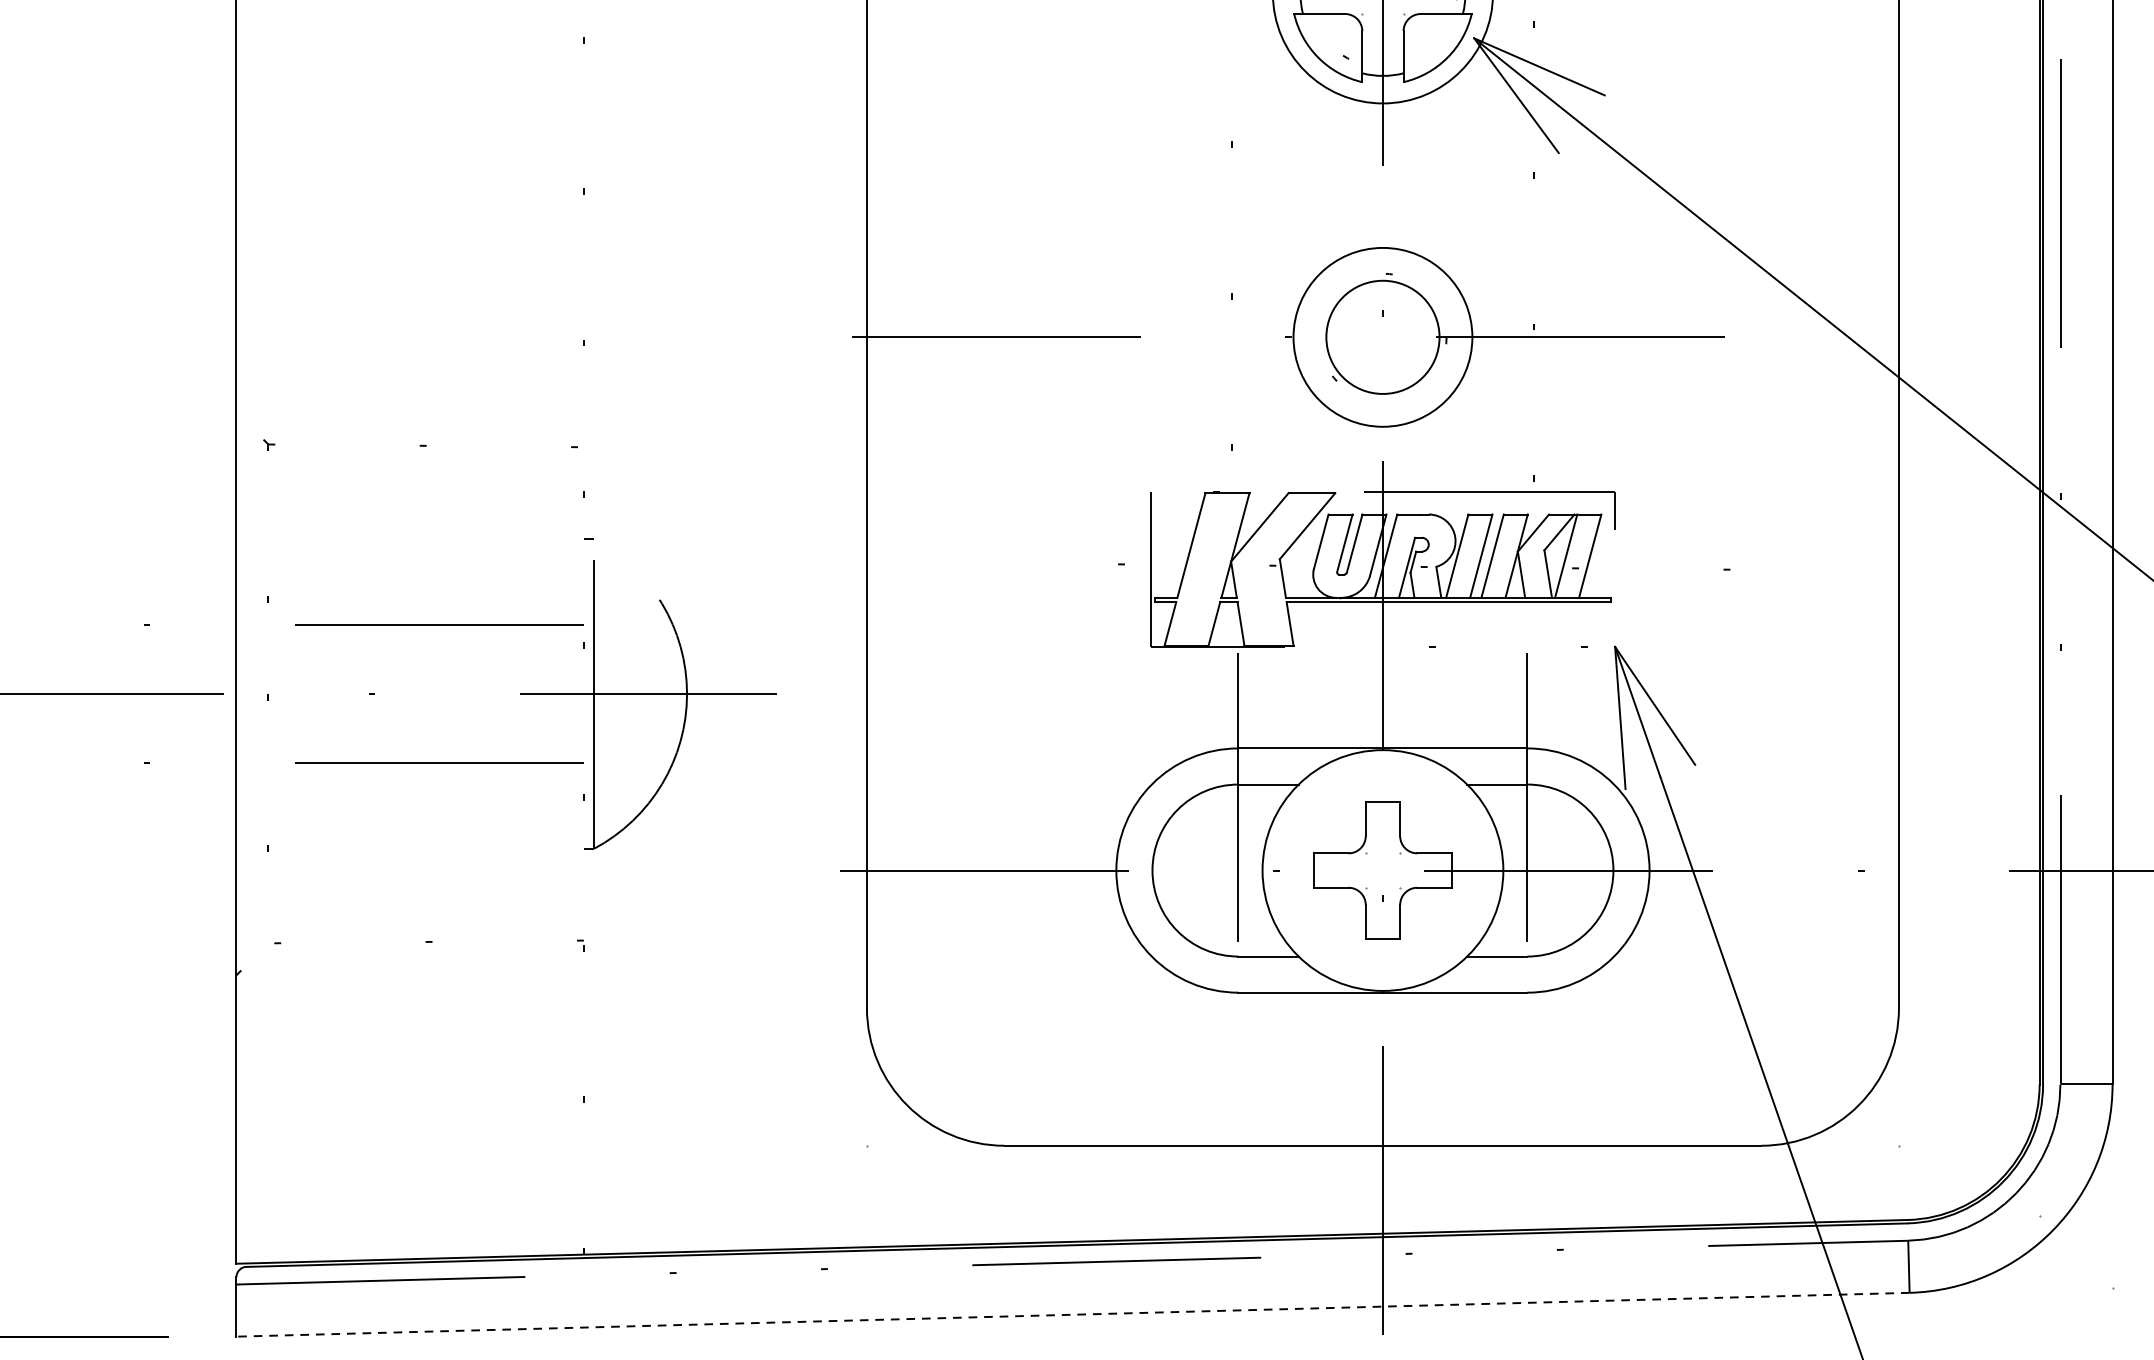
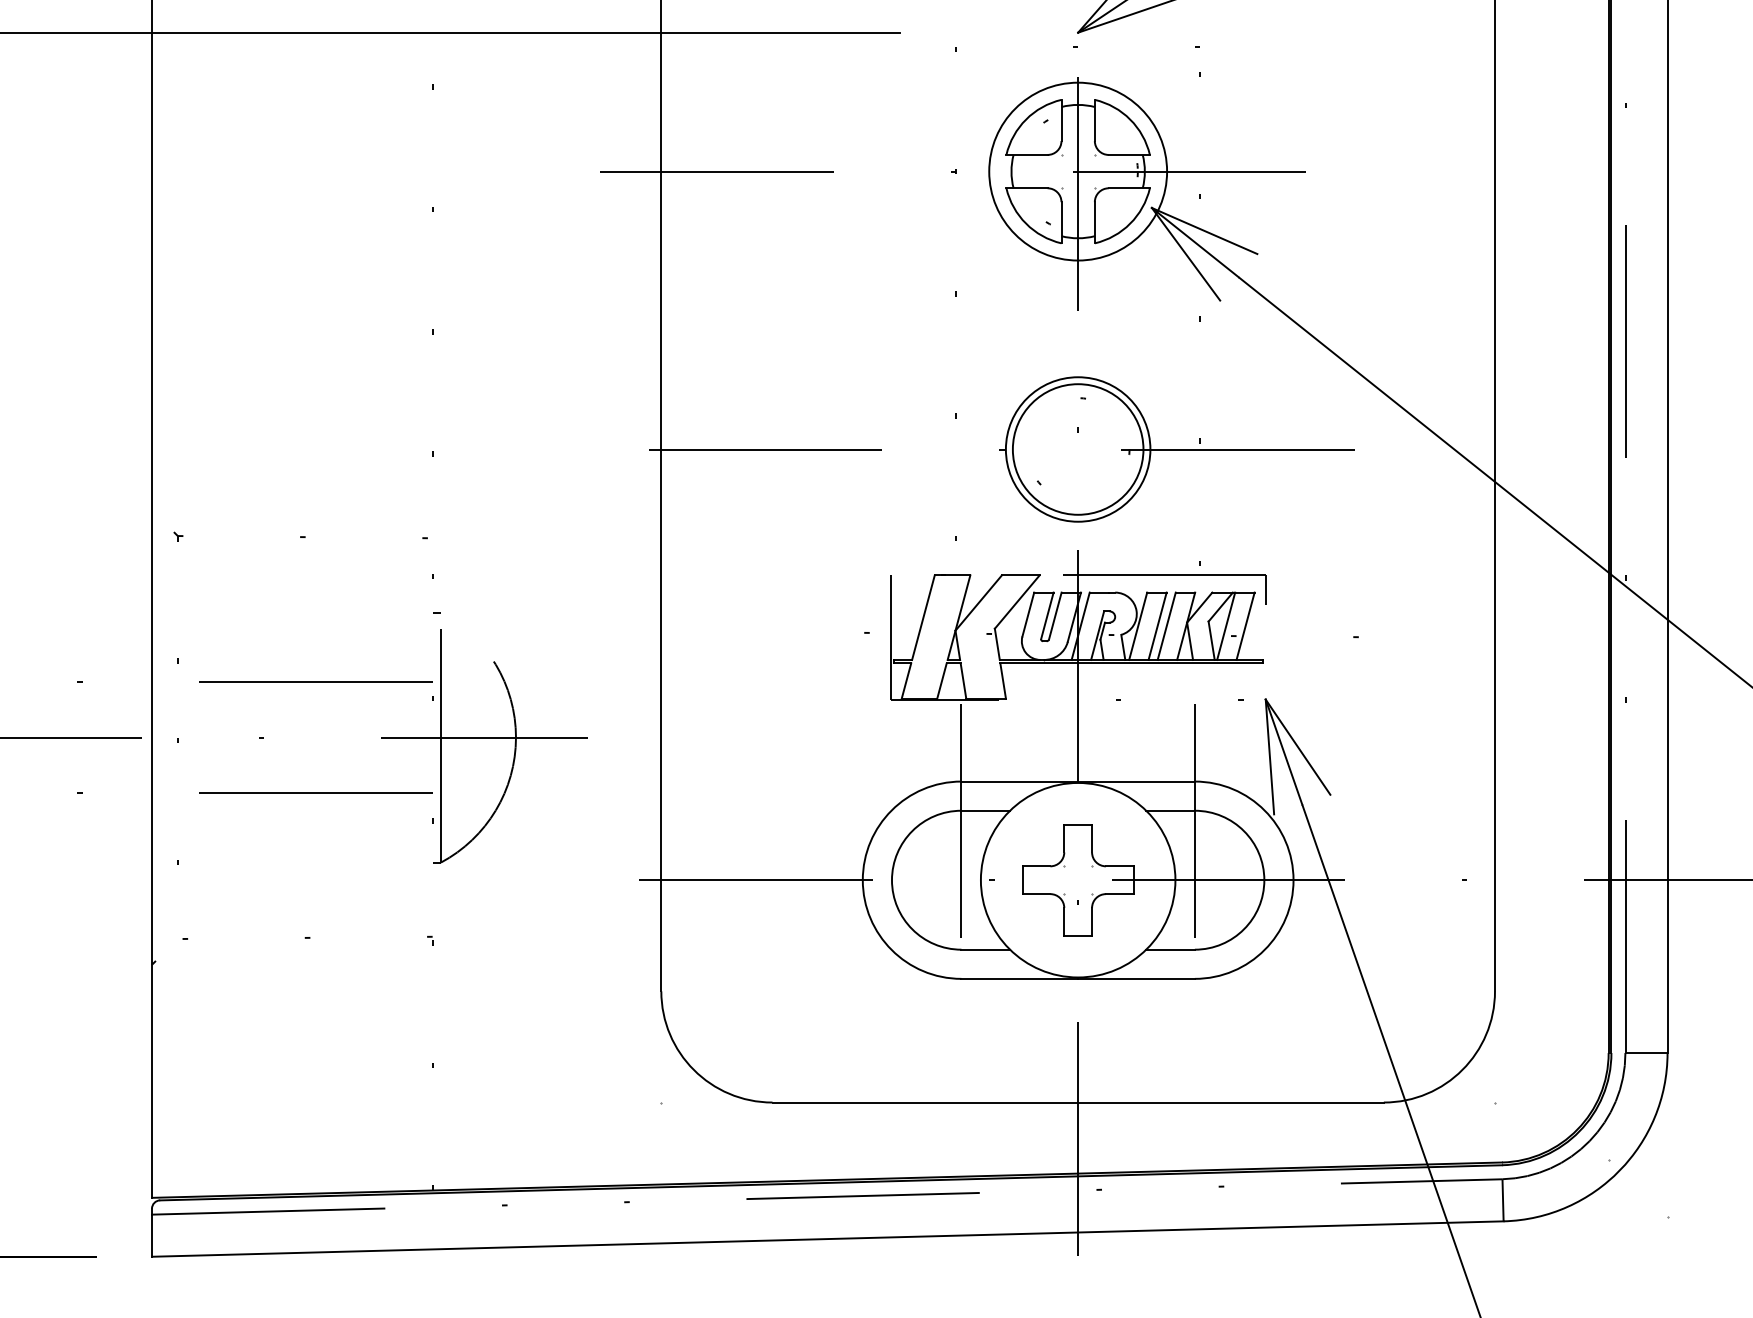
circle: (1382, 337) -> (1077, 449), size x1.43
line: (1072, 1315) -> (827, 1239), dashed -> solid

